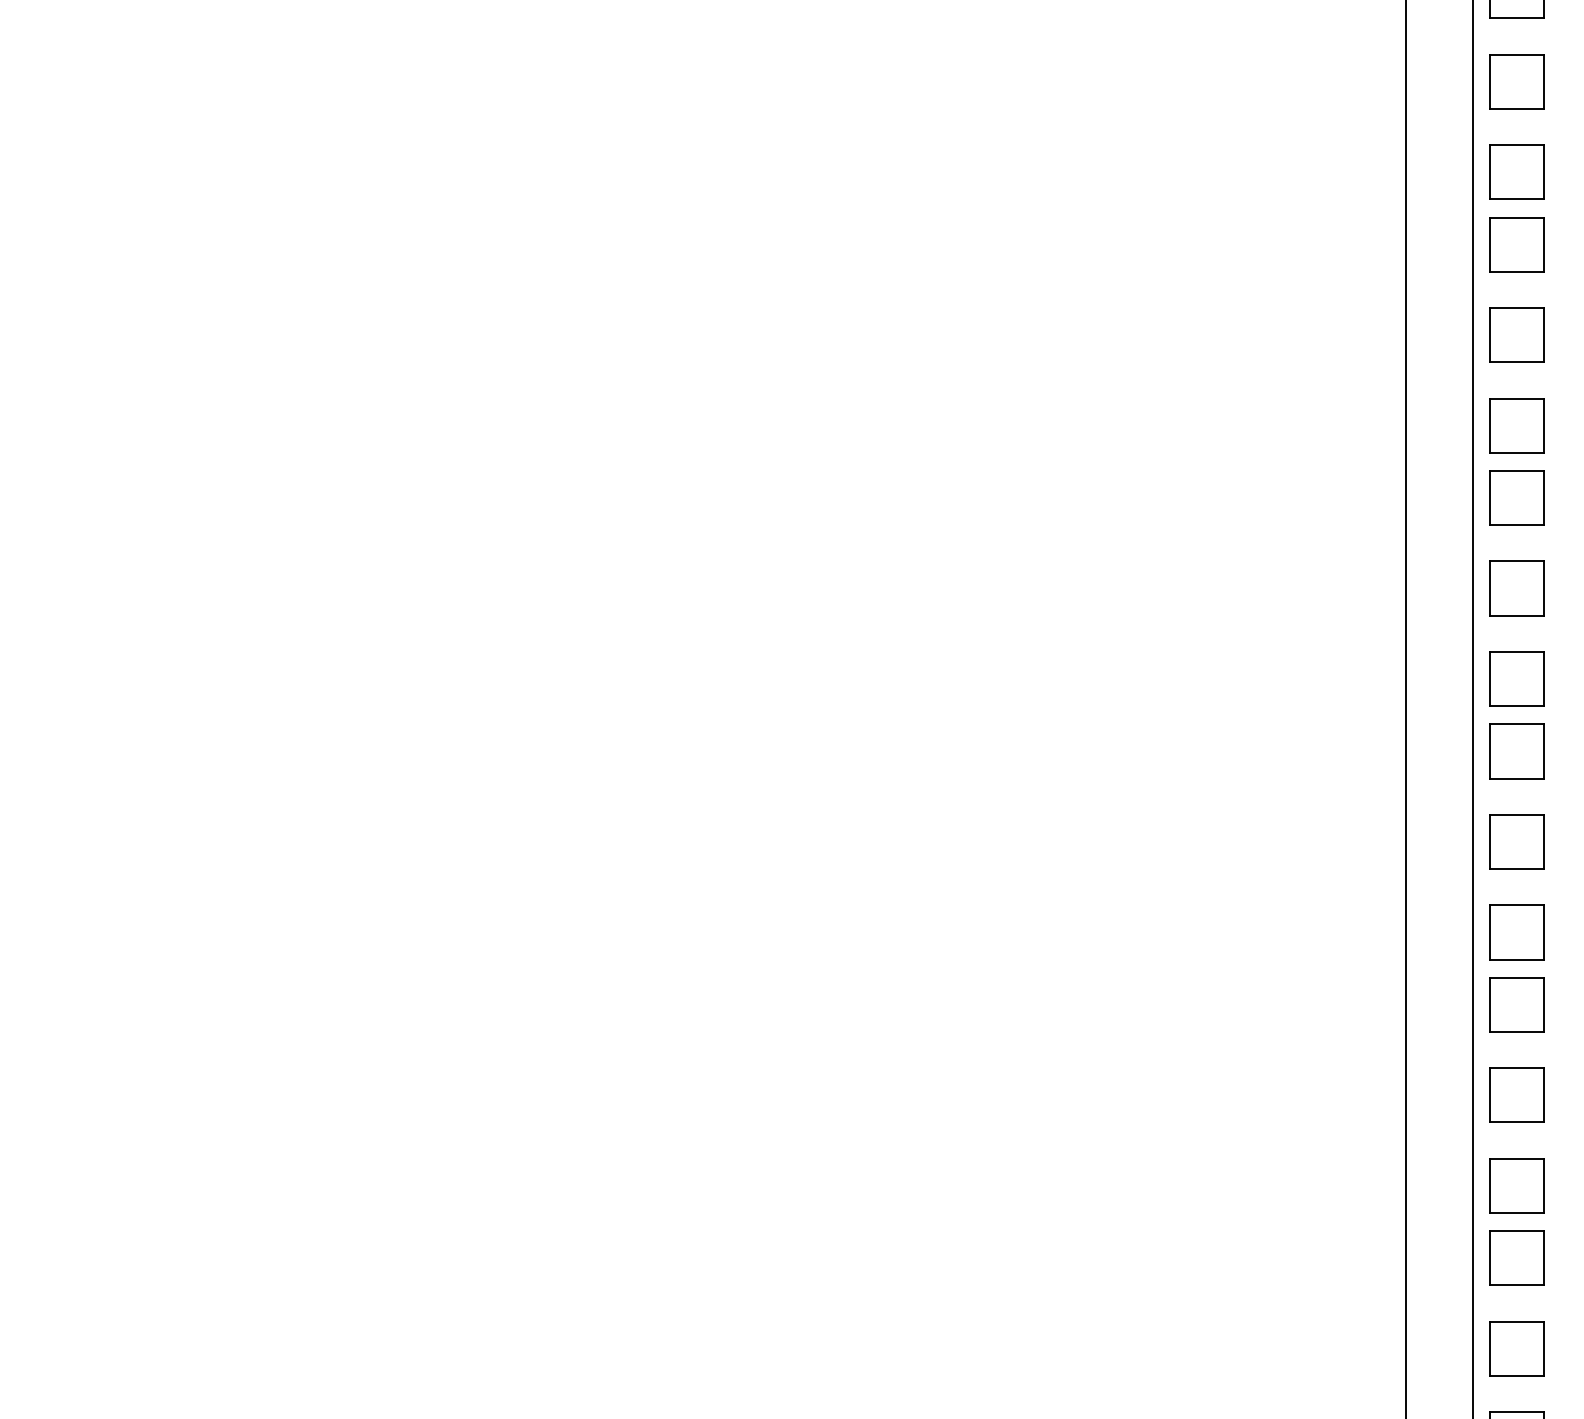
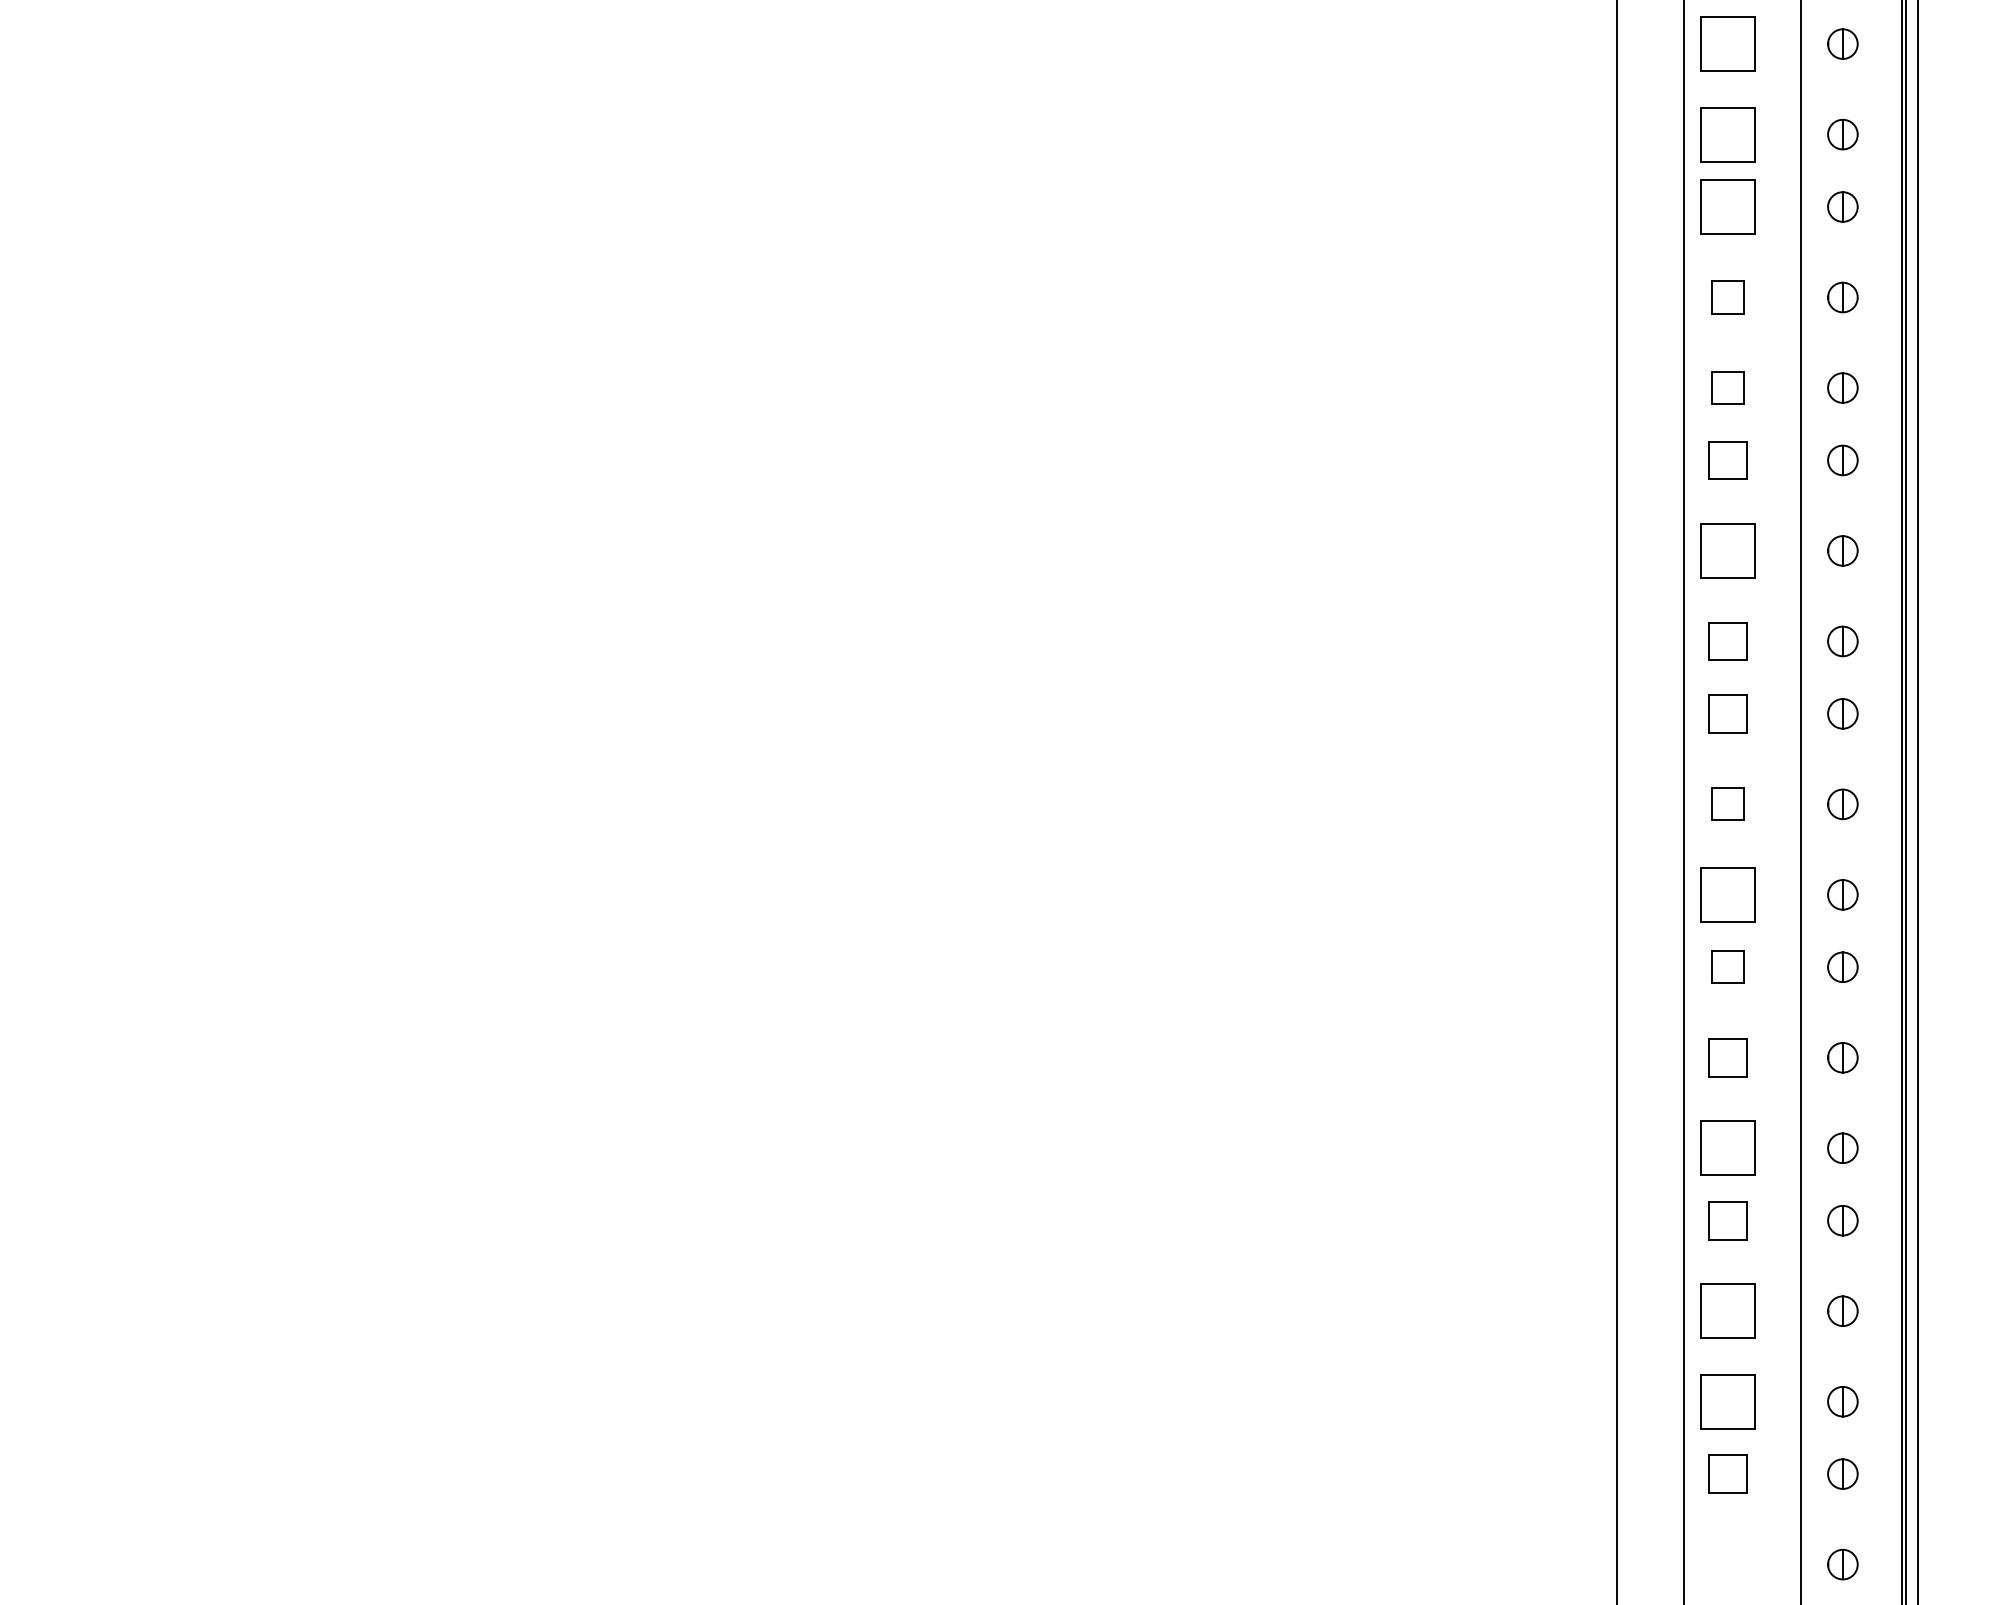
part: (1516, 81) -> (1727, 297), size x0.6
part: (1516, 171) -> (1727, 387), size x0.6
part: (1516, 244) -> (1727, 460), size x0.7
part: (1516, 425) -> (1727, 641), size x0.7
part: (1516, 497) -> (1727, 713), size x0.7
part: (1516, 587) -> (1727, 803), size x0.6
part: (1516, 750) -> (1727, 966), size x0.6
part: (1516, 841) -> (1727, 1057), size x0.7
part: (1516, 1004) -> (1727, 1220), size x0.7
part: (1516, 1257) -> (1727, 1473), size x0.7
part: (1516, 1348) -> (1727, 1564), removed

